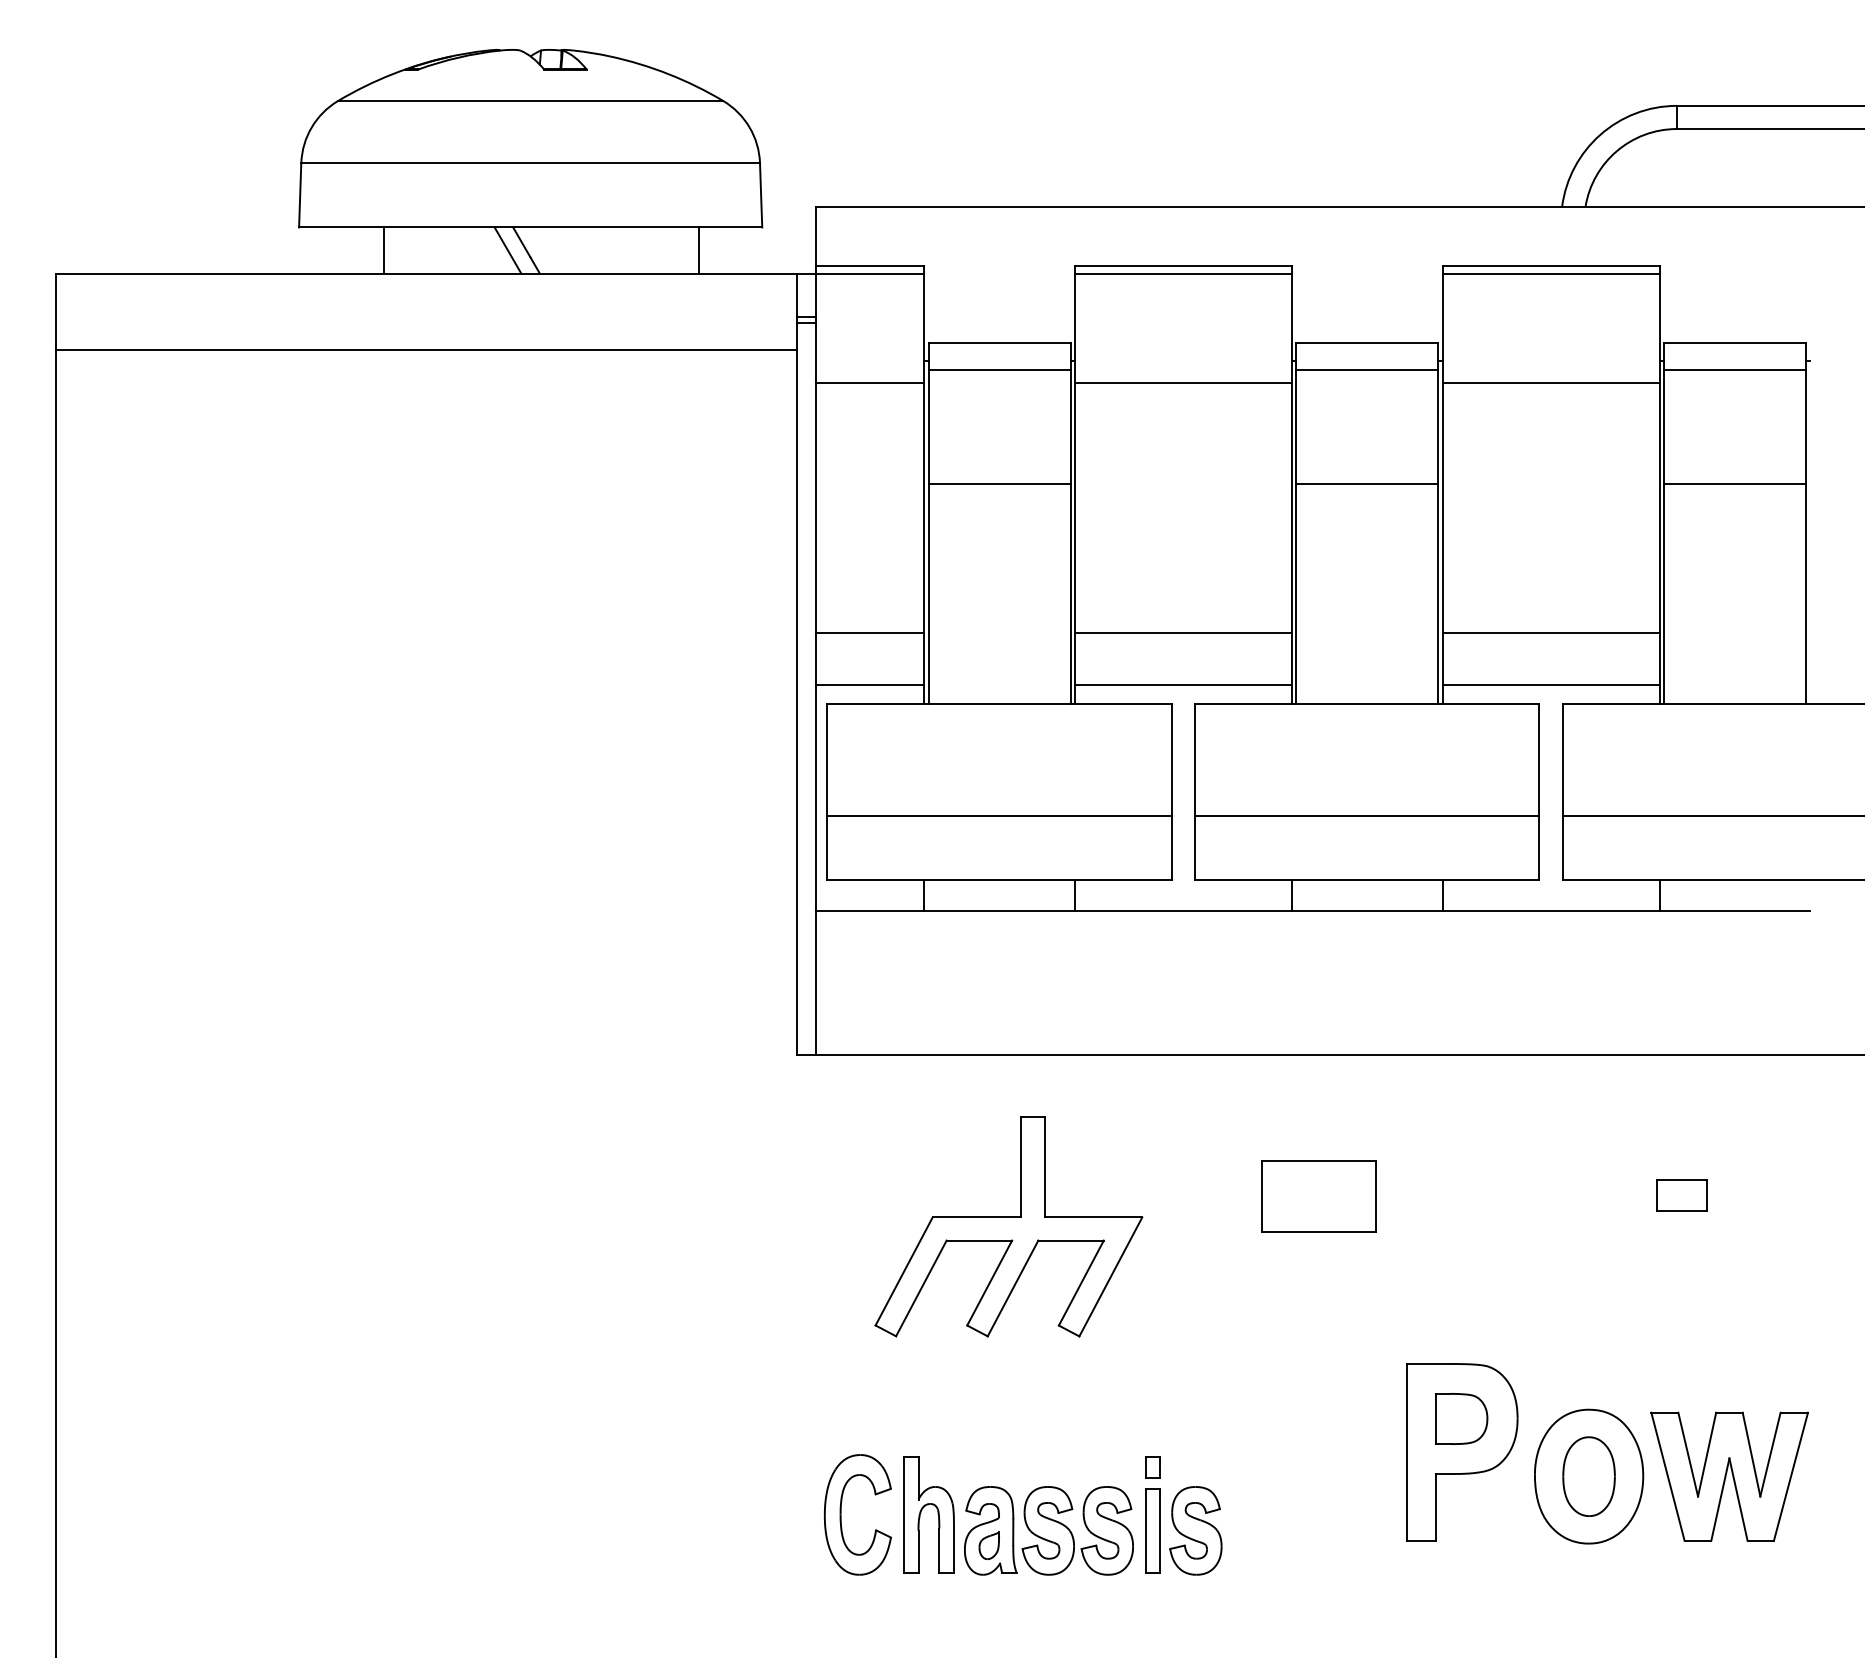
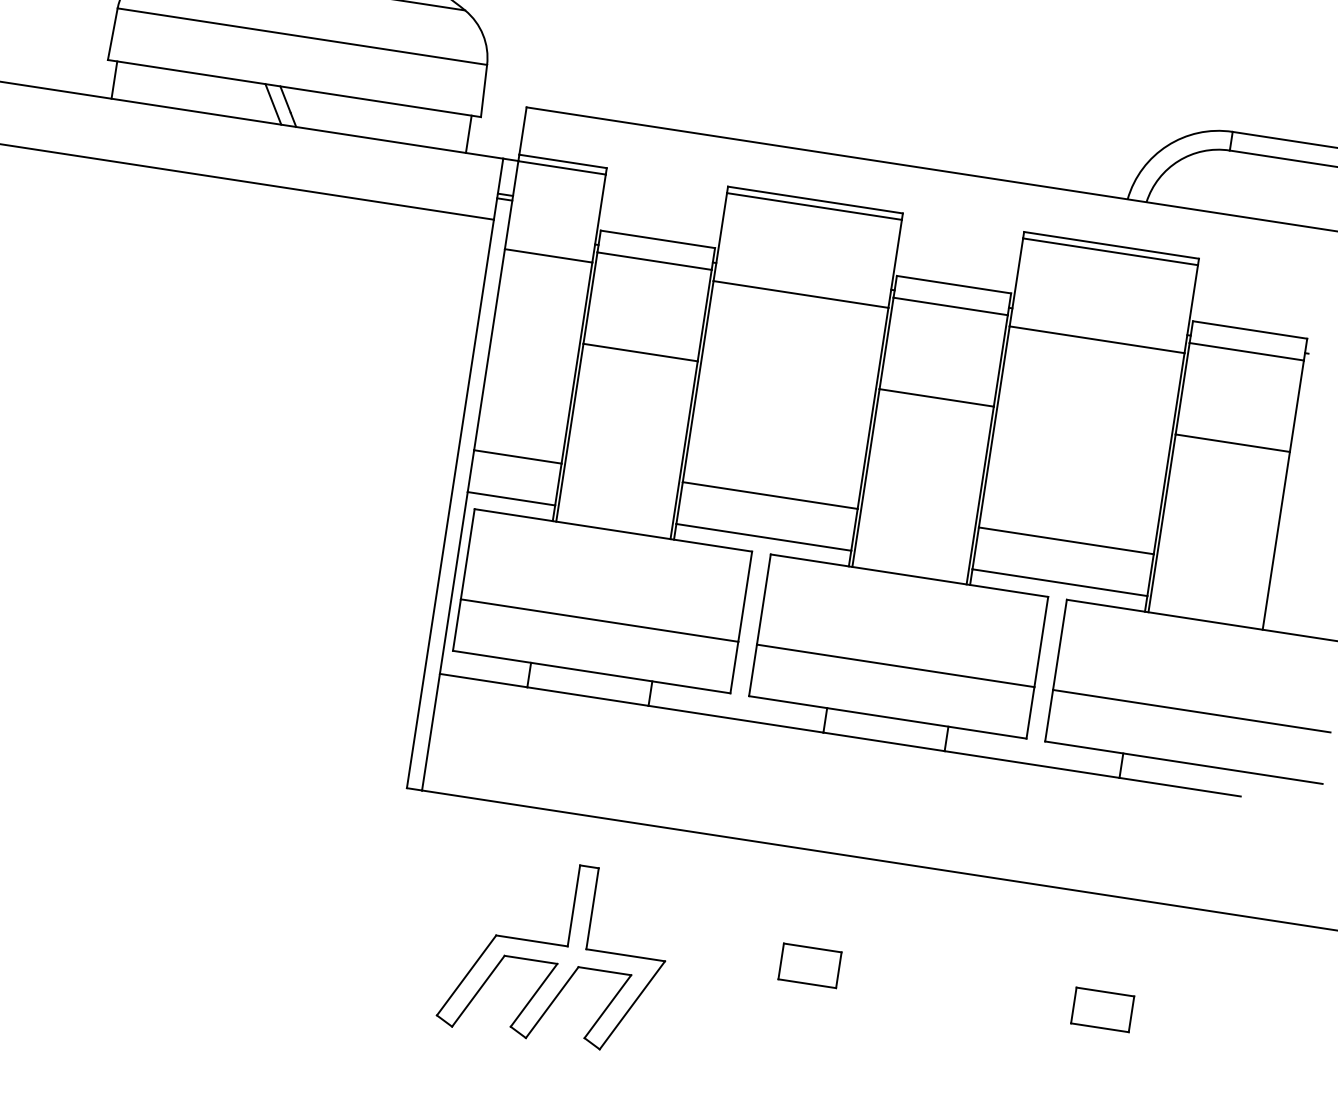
line: (383, 250) -> (114, 79), moved
line: (698, 250) -> (468, 134), moved
part: (1681, 1194) -> (1102, 1009), size x1.43
part: (1318, 1195) -> (809, 965), size x0.62

